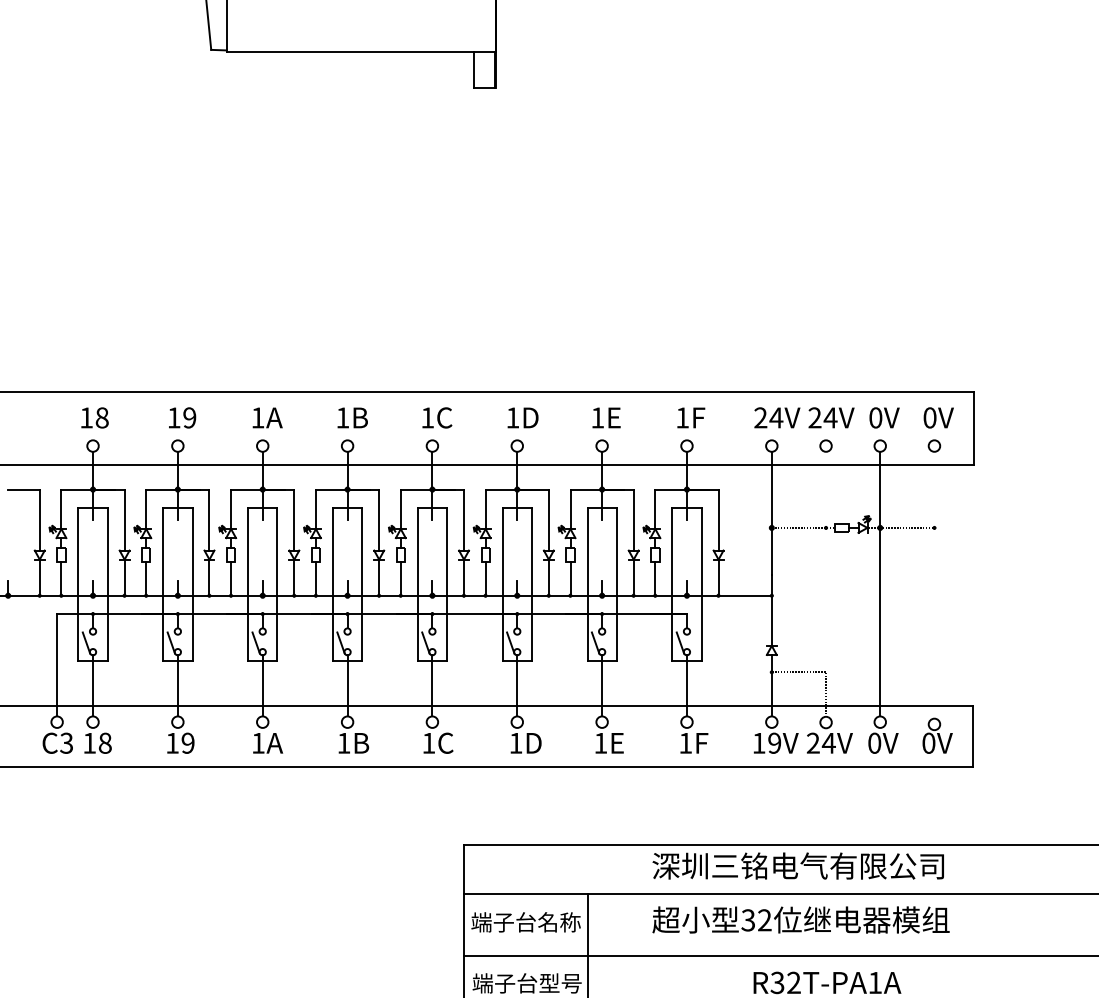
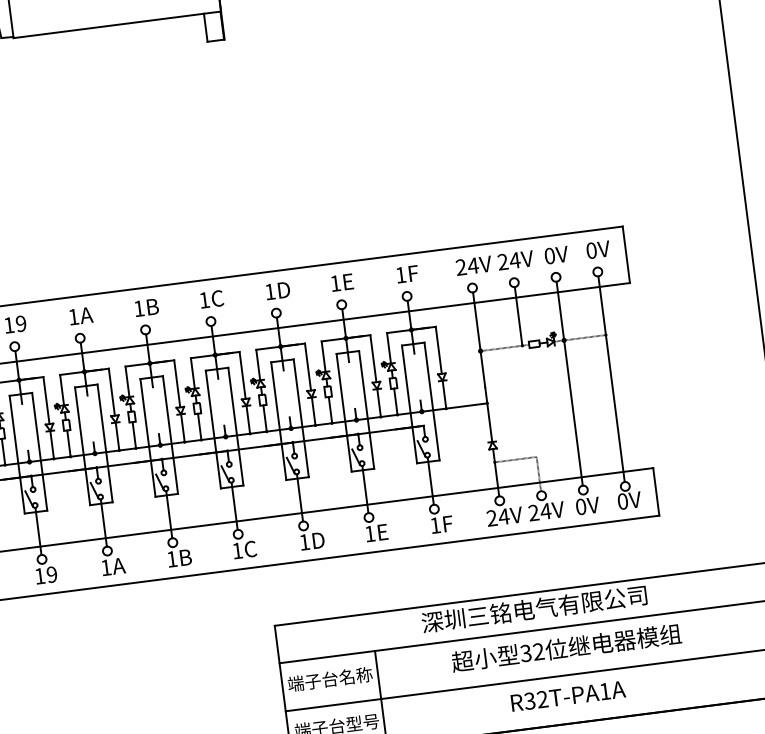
line: (826, 489) -> (518, 316), added
line: (934, 584) -> (611, 378), added
text: (766, 742) -> (497, 516), 19V -> 24V
text: (800, 919) -> (566, 647), moved

